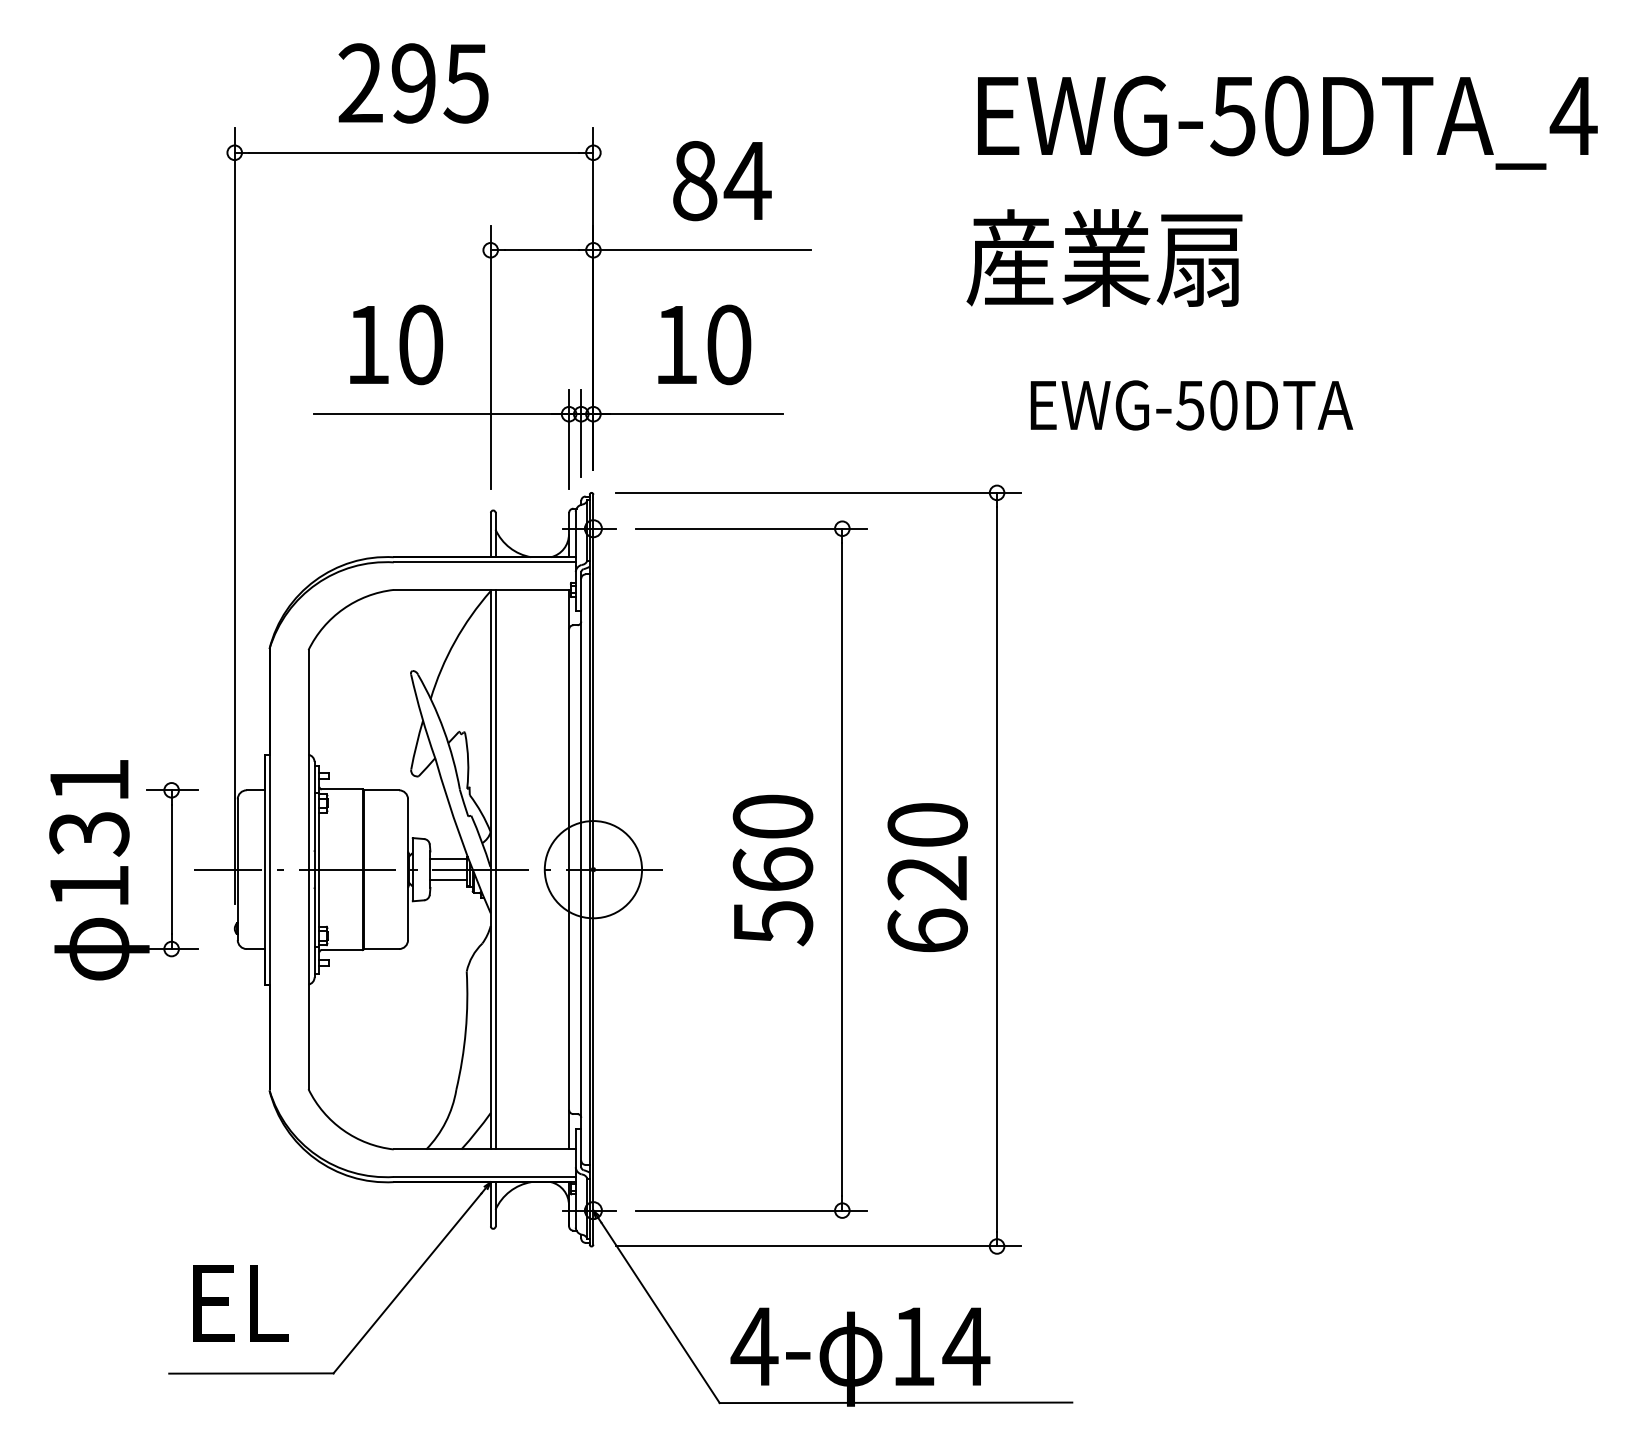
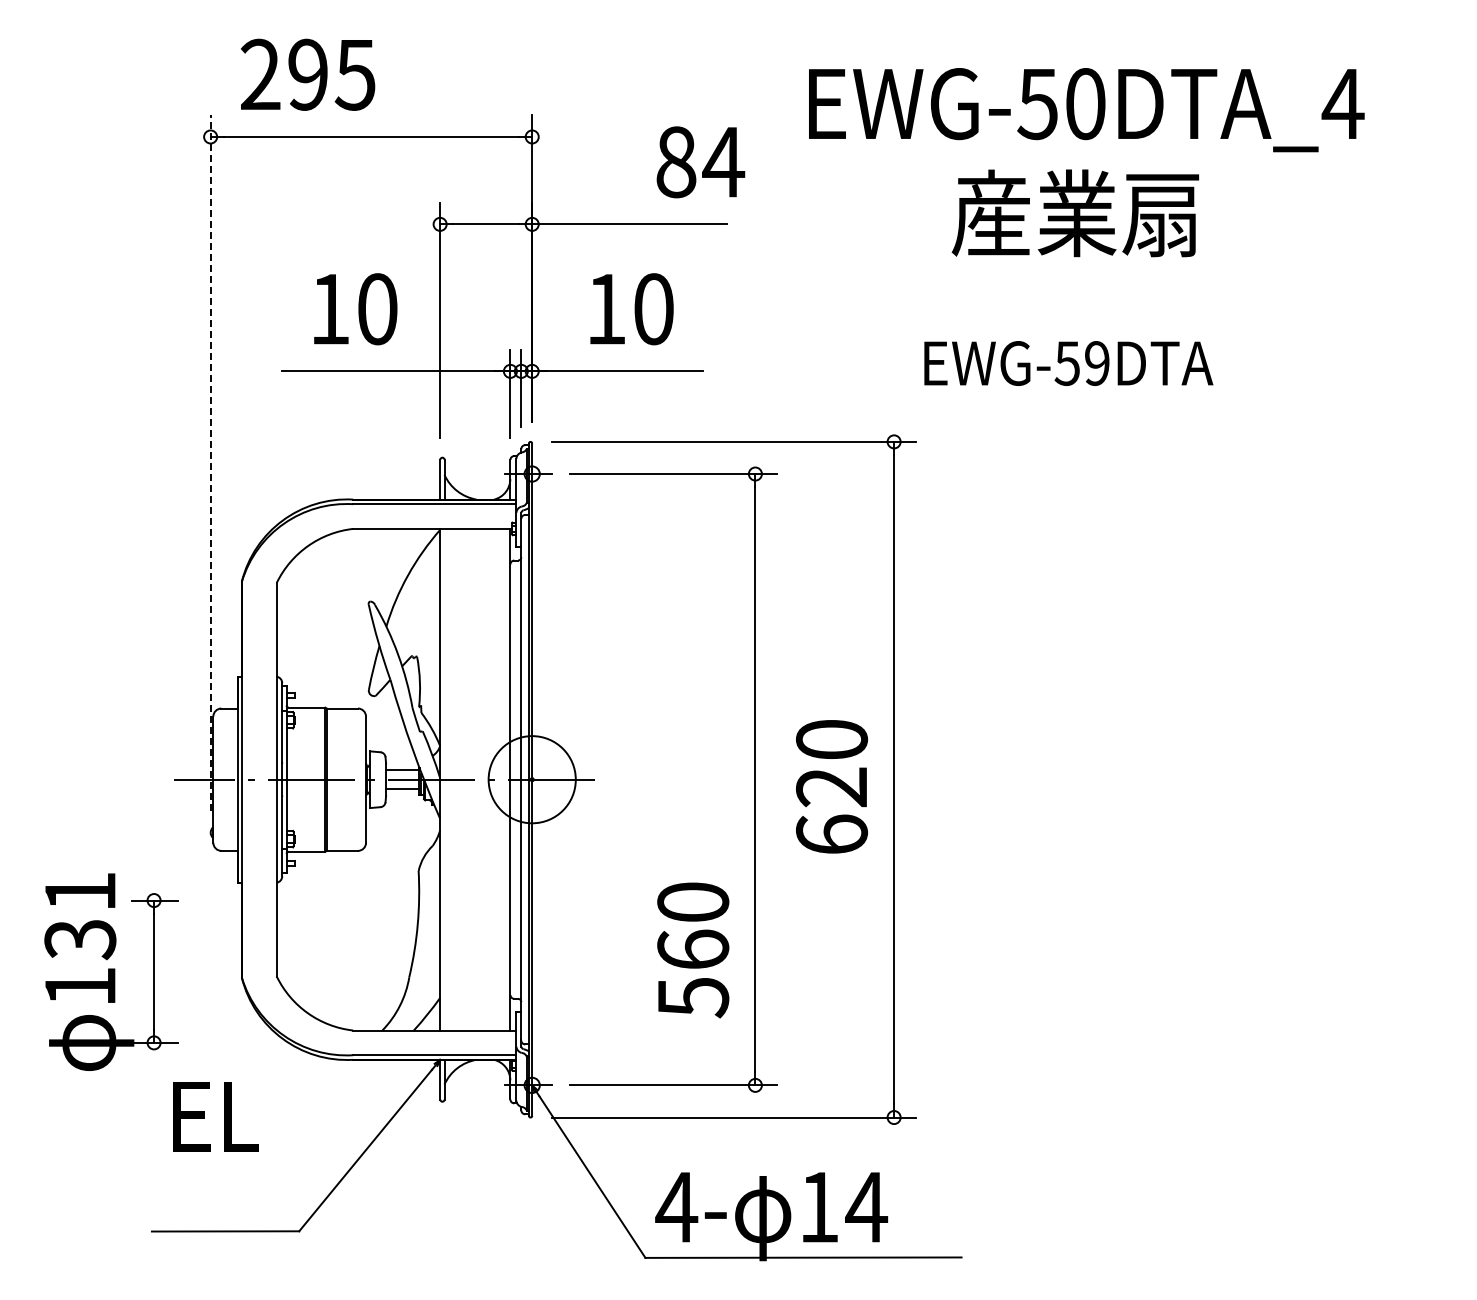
text: (414, 83) -> (308, 74), moved
text: (1287, 123) -> (1086, 110), moved
text: (721, 181) -> (700, 162), moved
text: (1104, 258) -> (1075, 213), moved
text: (1223, 405) -> (1097, 363), EWG-50DTA -> EWG-59DTA
line: (234, 516) -> (210, 463), solid -> dashed
part: (124, 869) -> (111, 971), moved
line: (495, 869) -> (444, 779), removed
text: (773, 870) -> (693, 950), moved
text: (240, 1303) -> (215, 1116), moved

